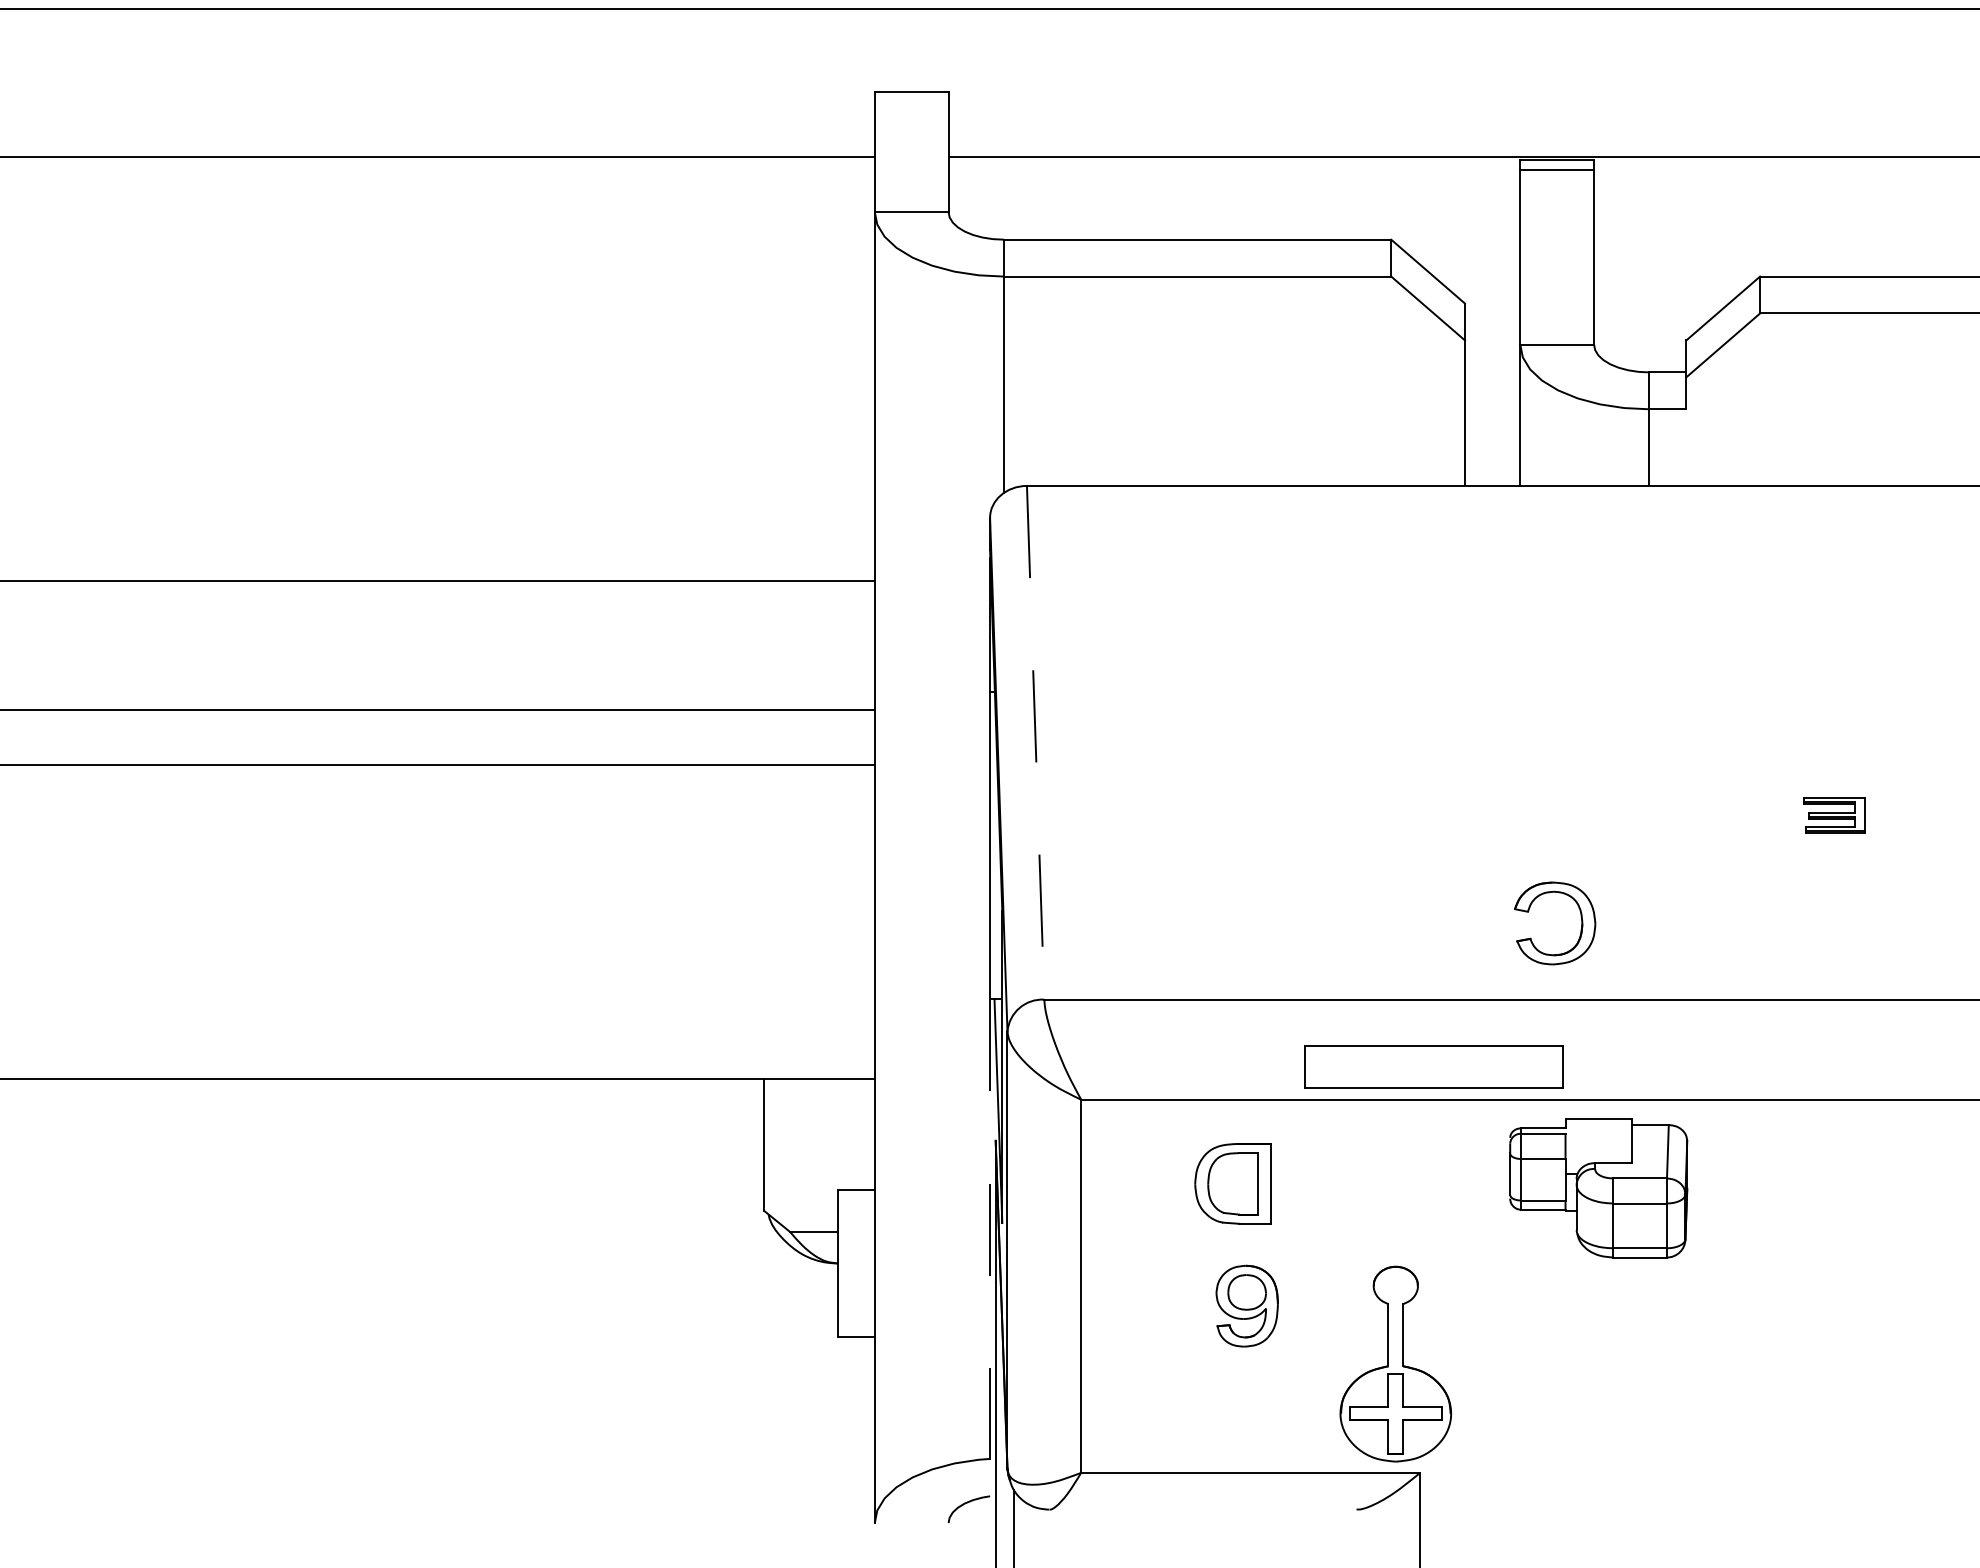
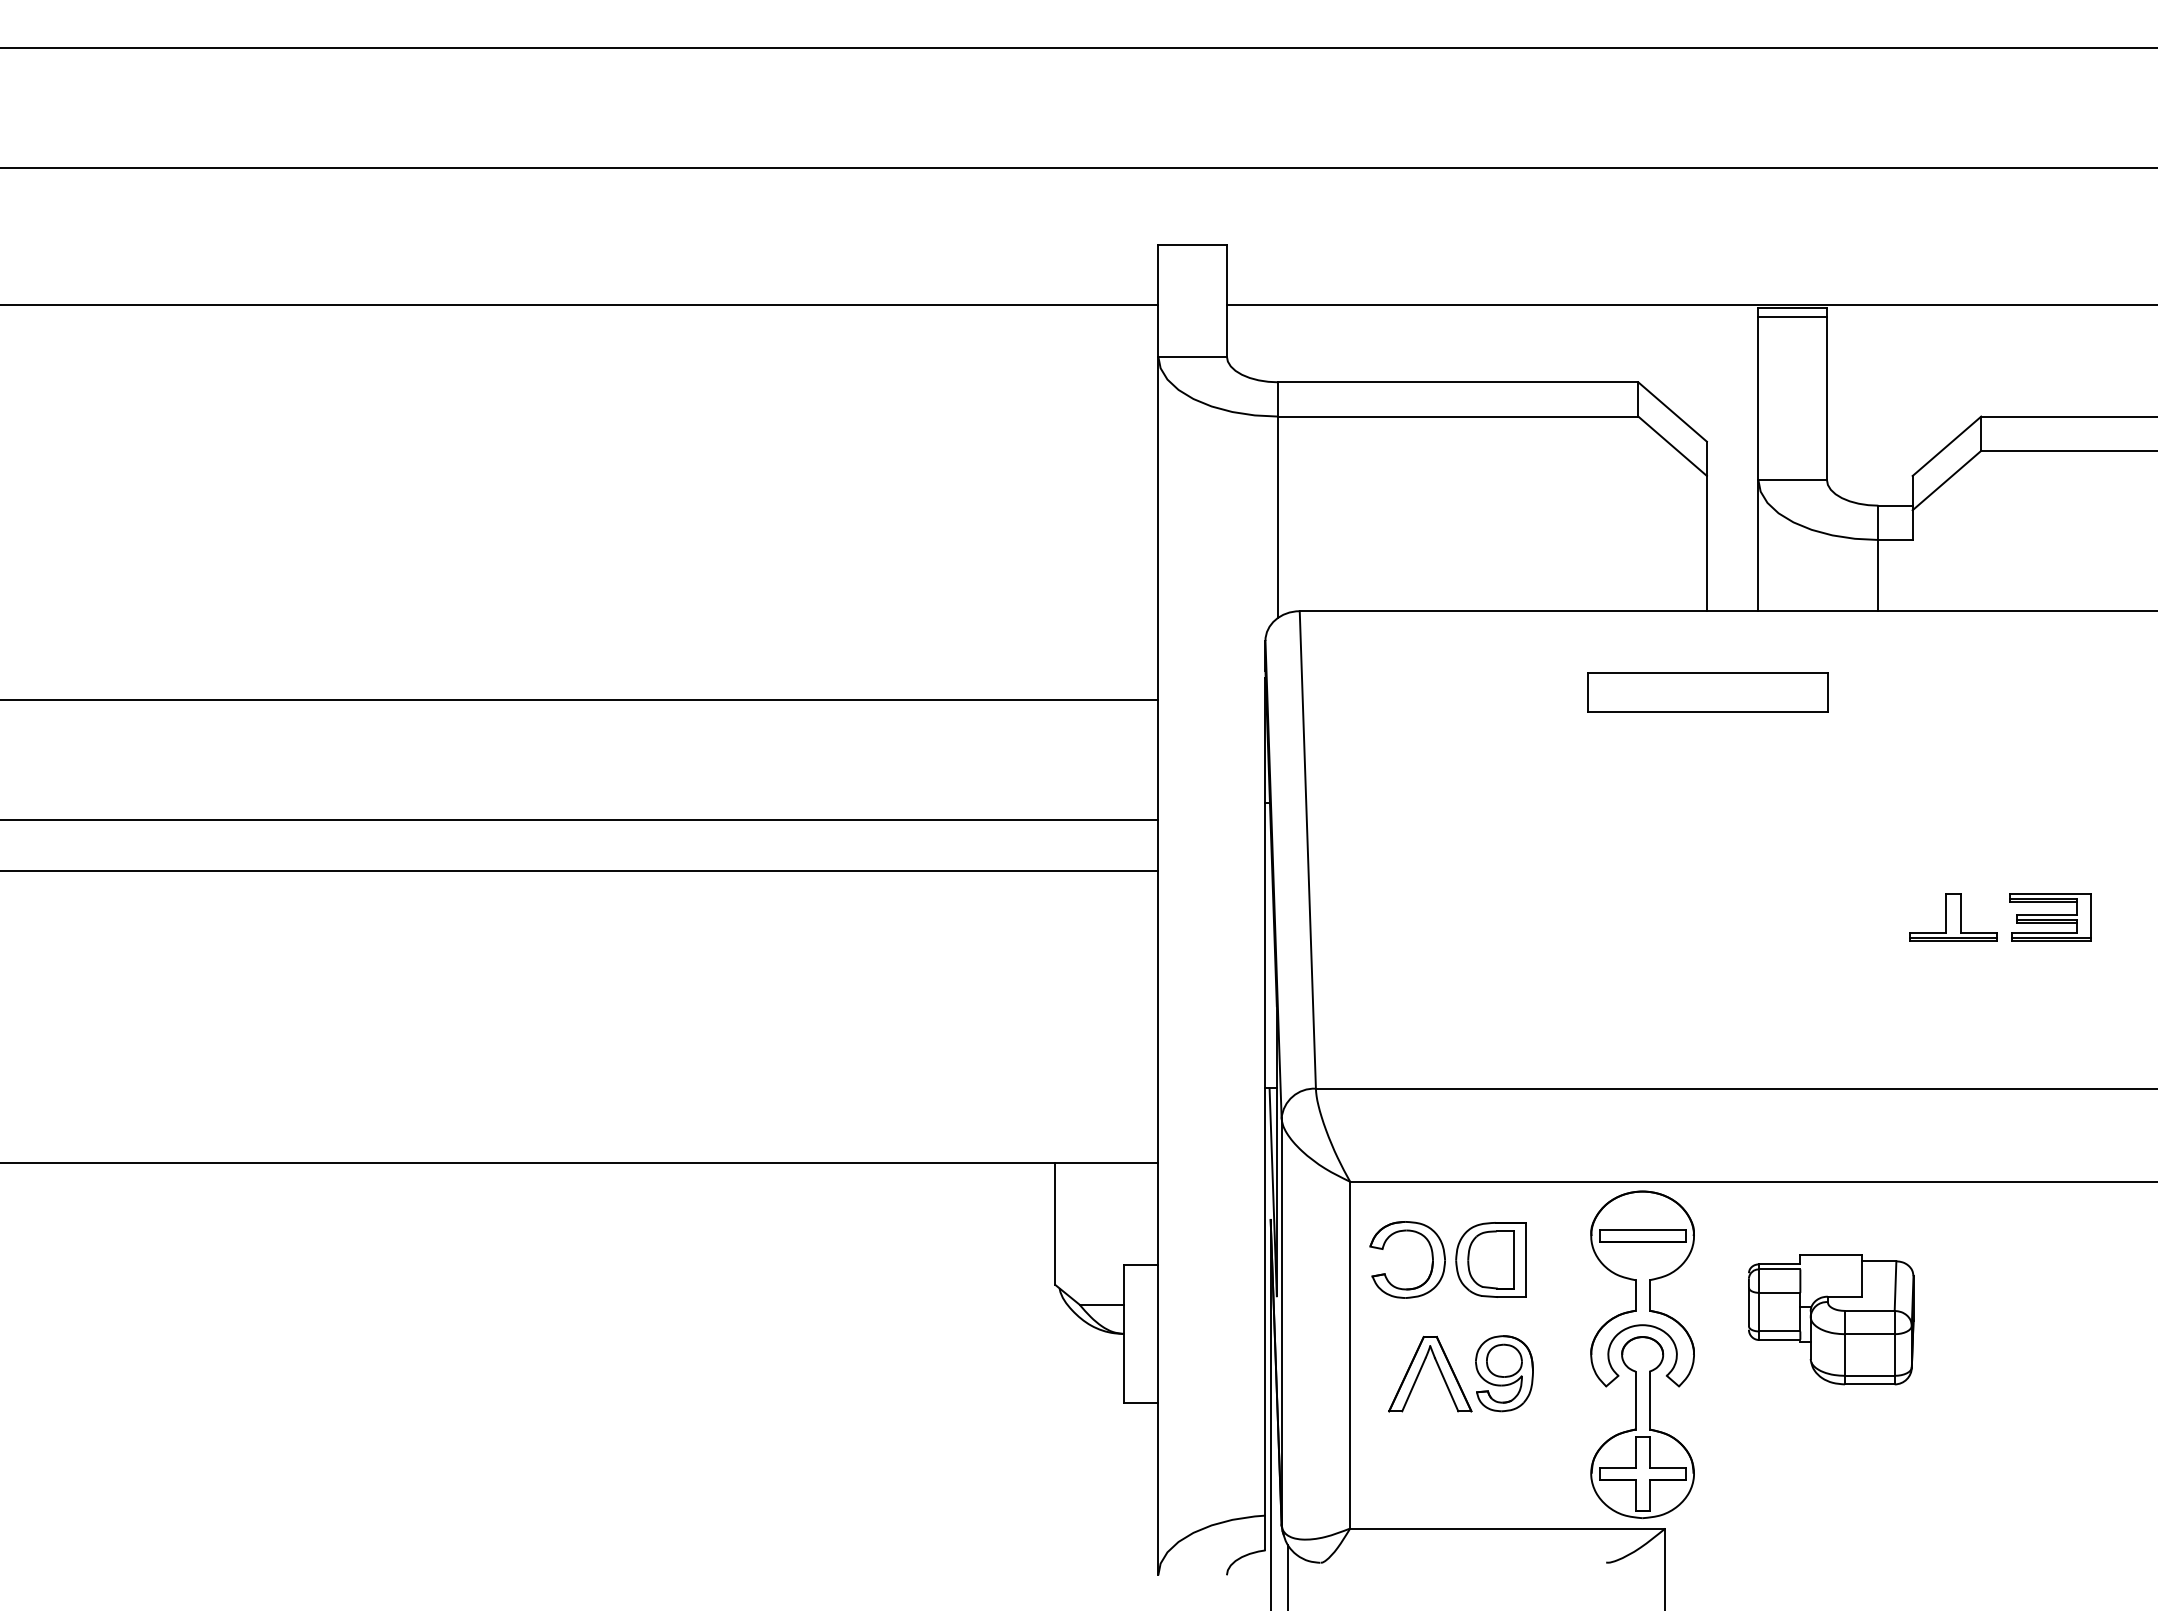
line: (1035, 742) -> (1307, 849), dashed -> solid
part: (1730, 815) -> (1953, 917), added
part: (1834, 815) -> (2050, 917), size x1.43
part: (1580, 919) -> (1431, 1256), moved
part: (1433, 1067) -> (1707, 692), moved
part: (1599, 1187) -> (1831, 1319), moved
part: (1395, 1214) -> (1642, 1288), added
line: (990, 1246) -> (1265, 1318), dashed -> solid
part: (1177, 1303) -> (1439, 1371), added

